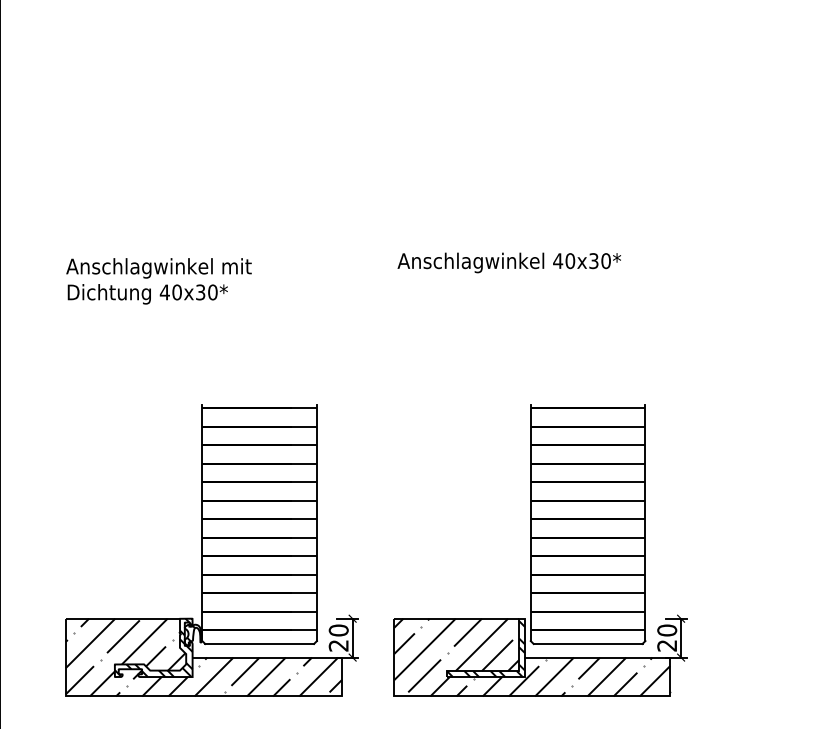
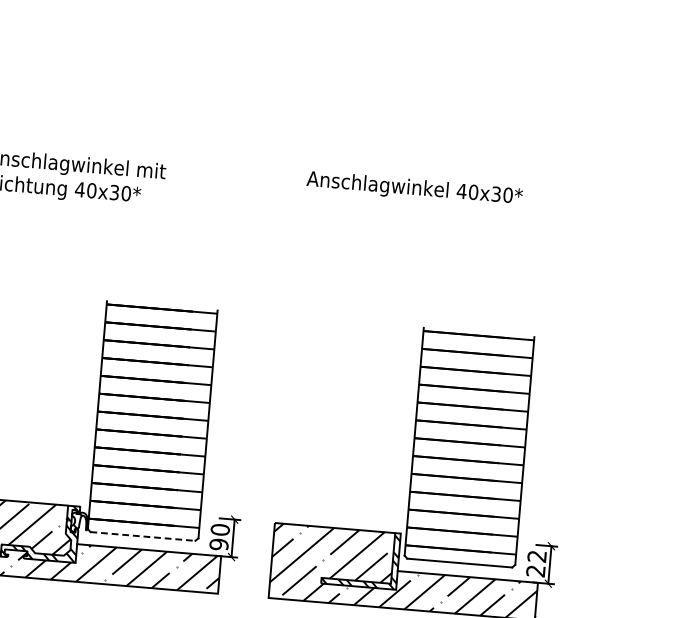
text: (667, 630) -> (537, 556), 20 -> 22
line: (260, 643) -> (143, 536), solid -> dashed
text: (338, 645) -> (218, 544), 20 -> 90

